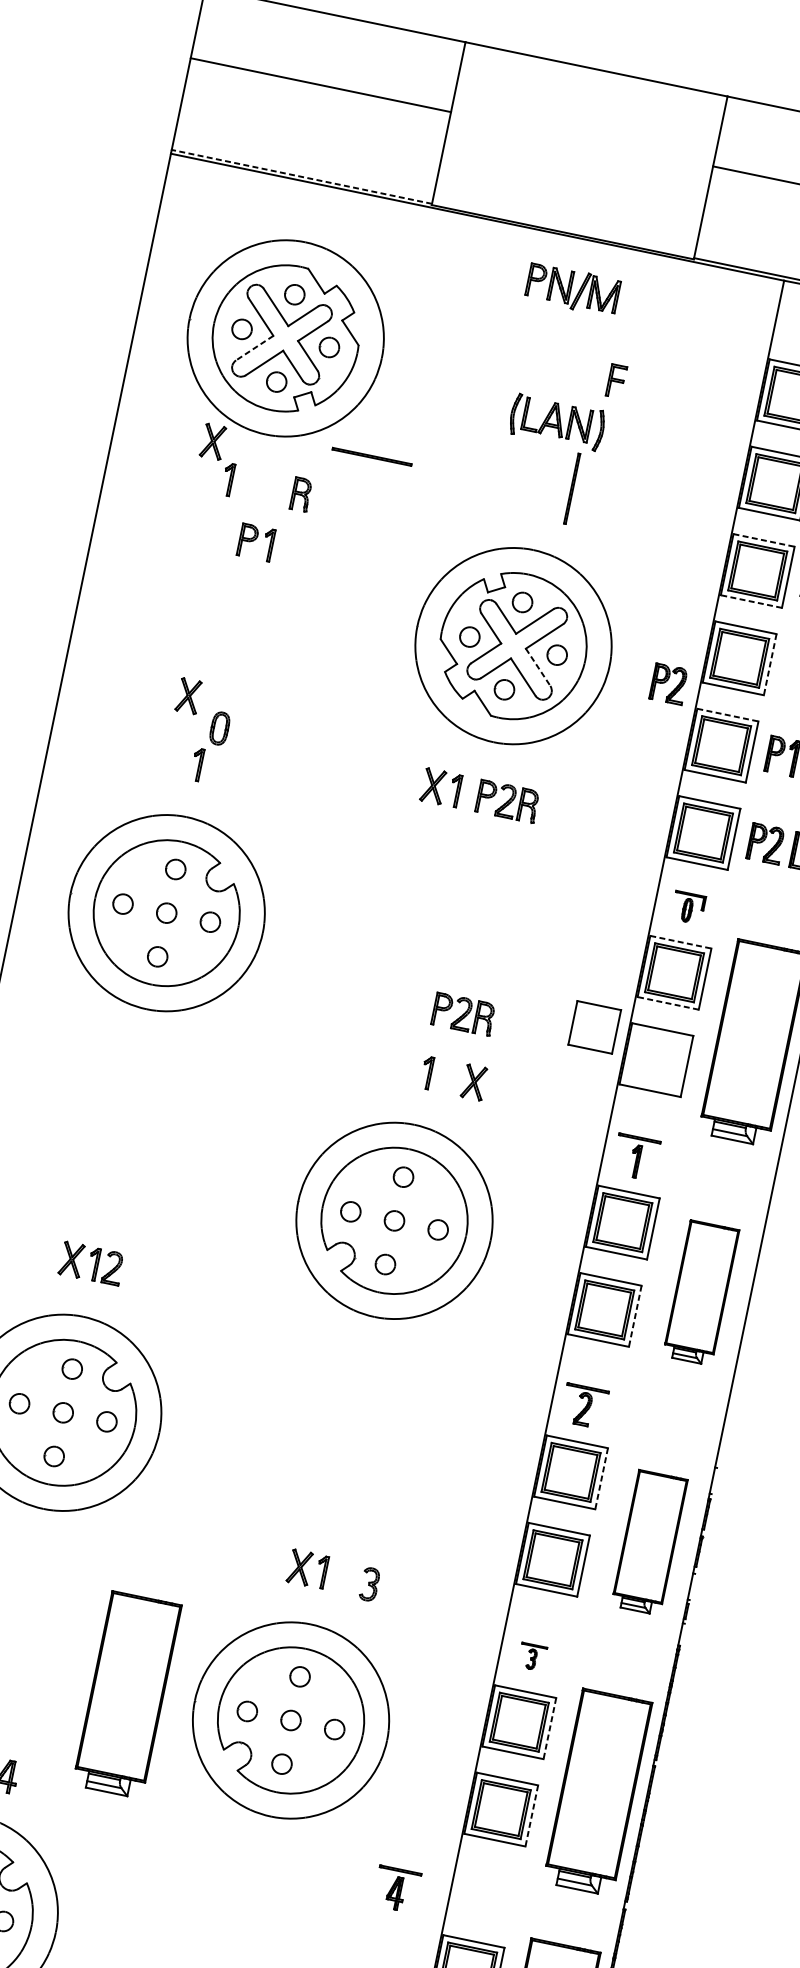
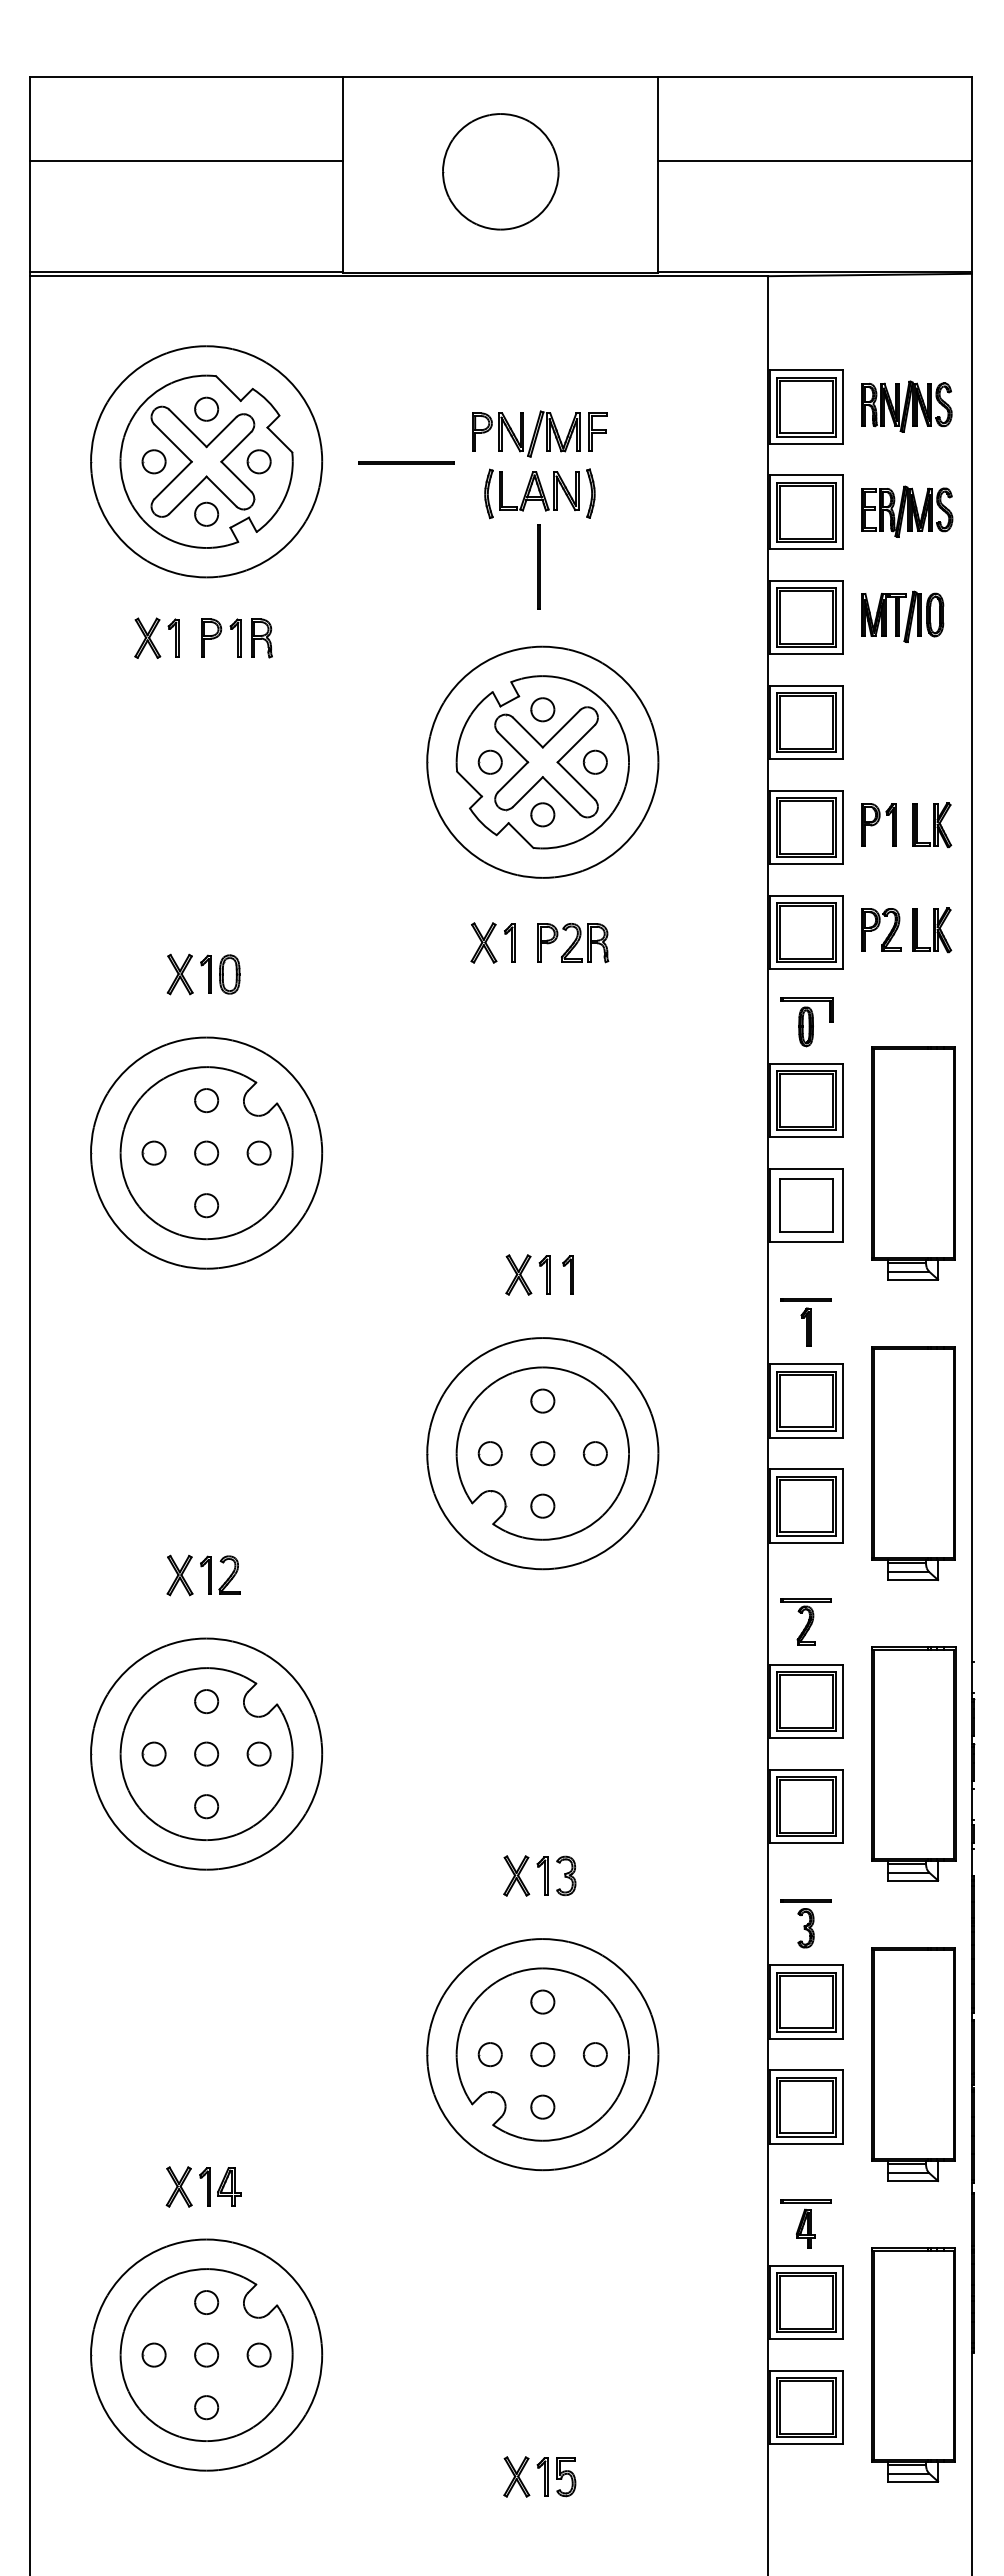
part: (580, 147) -> (500, 171), added
line: (301, 176) -> (186, 271), dashed -> solid
part: (573, 289) -> (526, 433), moved
line: (254, 348) -> (172, 480), dashed -> solid
part: (213, 441) -> (147, 637), moved
line: (372, 456) -> (406, 462), moved
line: (571, 488) -> (538, 566), moved
line: (764, 540) -> (806, 580), dashed -> solid
part: (256, 541) -> (221, 637), moved
line: (751, 601) -> (806, 654), dashed -> solid
line: (770, 664) -> (843, 722), dashed -> solid
line: (538, 667) -> (576, 781), dashed -> solid
part: (669, 683) -> (731, 768), removed
part: (188, 695) -> (179, 974), moved
line: (727, 714) -> (806, 790), dashed -> solid
part: (219, 728) -> (229, 974), moved
part: (687, 907) -> (806, 1022), size x1.43
line: (680, 941) -> (806, 1063), dashed -> solid
line: (668, 1003) -> (806, 1137), dashed -> solid
part: (463, 1014) -> (573, 1199), removed
part: (594, 1027) -> (806, 1205), moved
part: (445, 1076) -> (567, 1274), added
part: (474, 1082) -> (518, 1274), moved
part: (700, 1292) -> (913, 1463), size x1.43
line: (635, 1316) -> (843, 1506), dashed -> solid
line: (601, 1478) -> (843, 1701), dashed -> solid
part: (649, 1542) -> (913, 1763), size x1.43
part: (370, 1584) -> (566, 1875), moved
part: (531, 1656) -> (805, 1923), size x1.67
part: (126, 1695) -> (347, 2064), removed
line: (549, 1728) -> (843, 2002), dashed -> solid
line: (531, 1816) -> (843, 2107), dashed -> solid
part: (396, 1888) -> (805, 2223), moved

